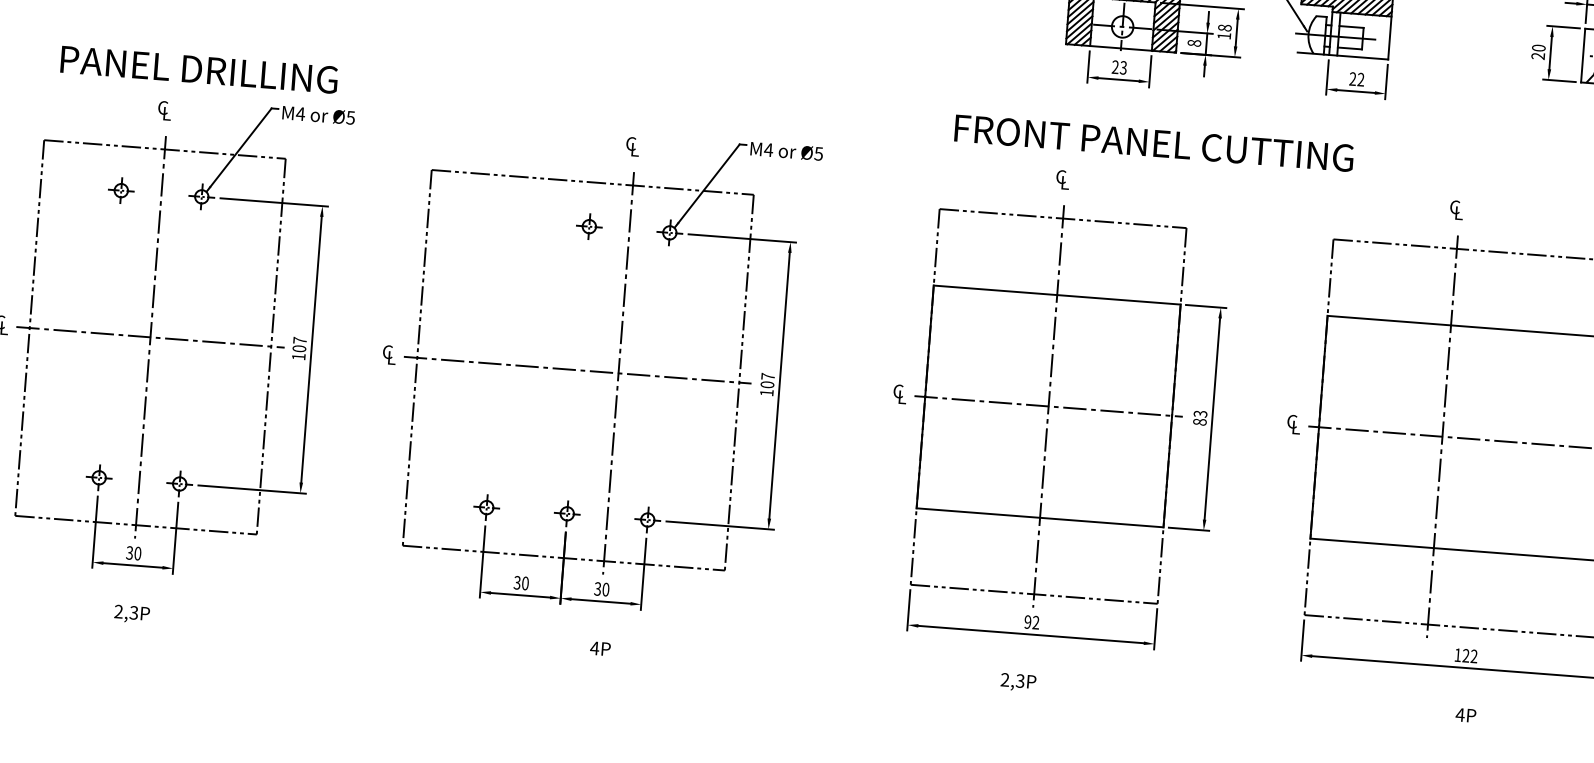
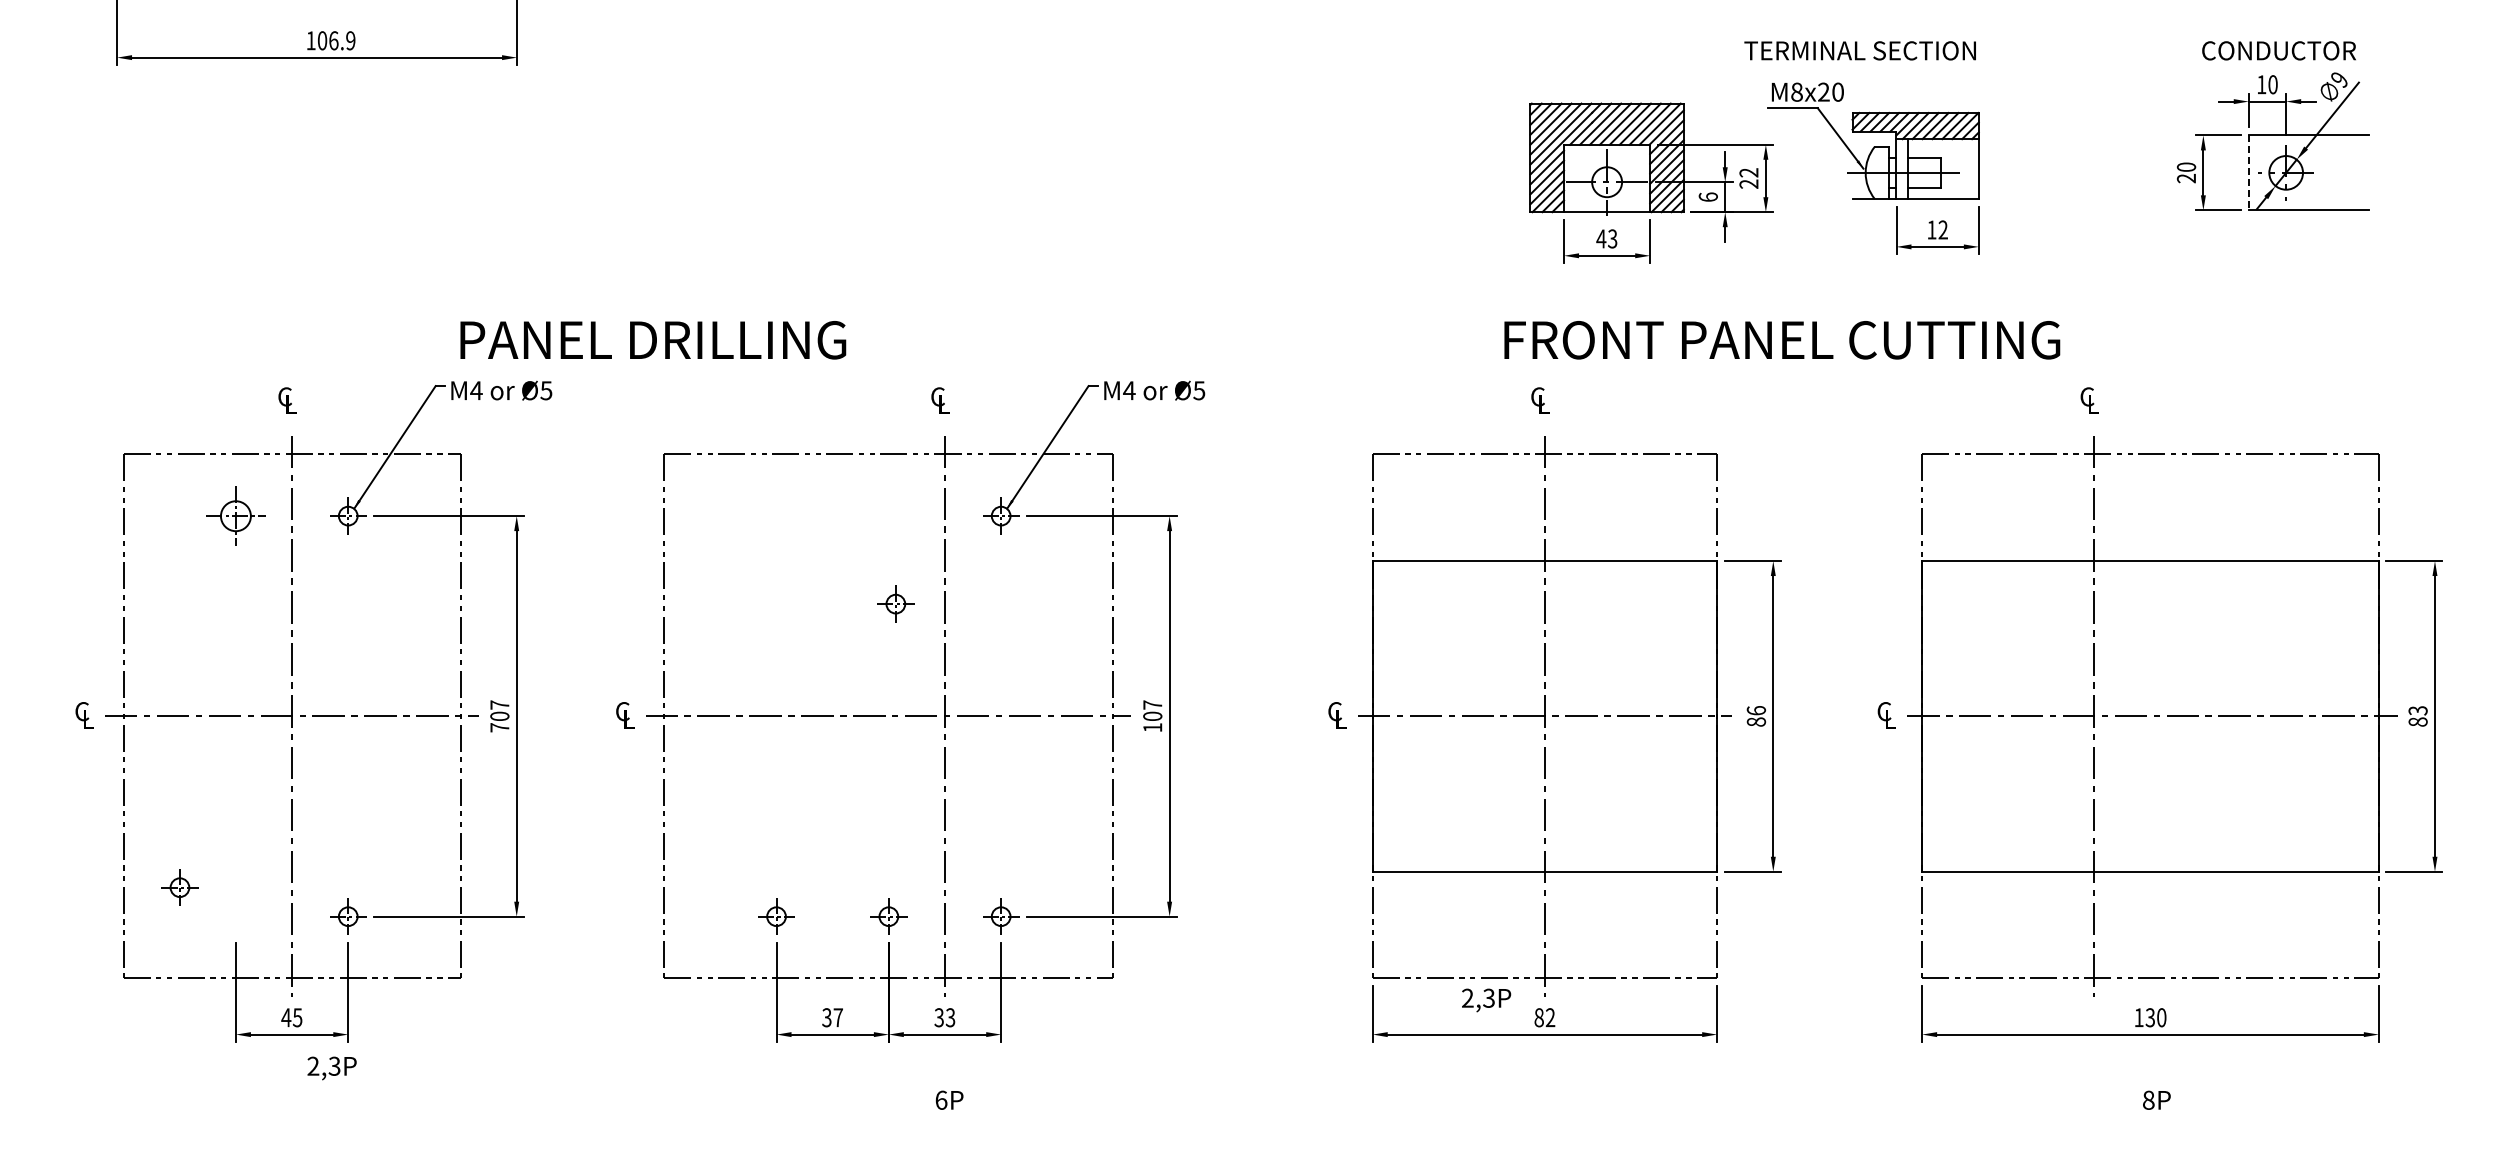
text: (1224, 32) -> (1748, 178), 18 -> 22
text: (1193, 42) -> (1707, 196), 8 -> 6
line: (1582, 56) -> (2248, 173), solid -> dashed
text: (1115, 66) -> (1601, 238), 23 -> 43
text: (199, 70) -> (653, 340), moved
text: (1352, 78) -> (1931, 229), 22 -> 12
text: (1154, 143) -> (1782, 340), moved
part: (121, 190) -> (235, 515), size x1.6
part: (589, 226) -> (895, 603), moved
text: (298, 356) -> (499, 727), 107 -> 707
text: (1200, 413) -> (1756, 710), 83 -> 86
part: (98, 477) -> (179, 887), moved
text: (133, 553) -> (291, 1017), 30 -> 45
text: (524, 583) -> (837, 1017), 30 -> 37
text: (605, 589) -> (950, 1017), 30 -> 33
text: (131, 614) -> (331, 1068), moved
text: (1027, 621) -> (1538, 1017), 92 -> 82
text: (594, 647) -> (941, 1099), 4P -> 6P
text: (1469, 655) -> (2155, 1017), 122 -> 130
text: (1018, 682) -> (1486, 1000), moved
text: (1460, 714) -> (2148, 1099), 4P -> 8P

